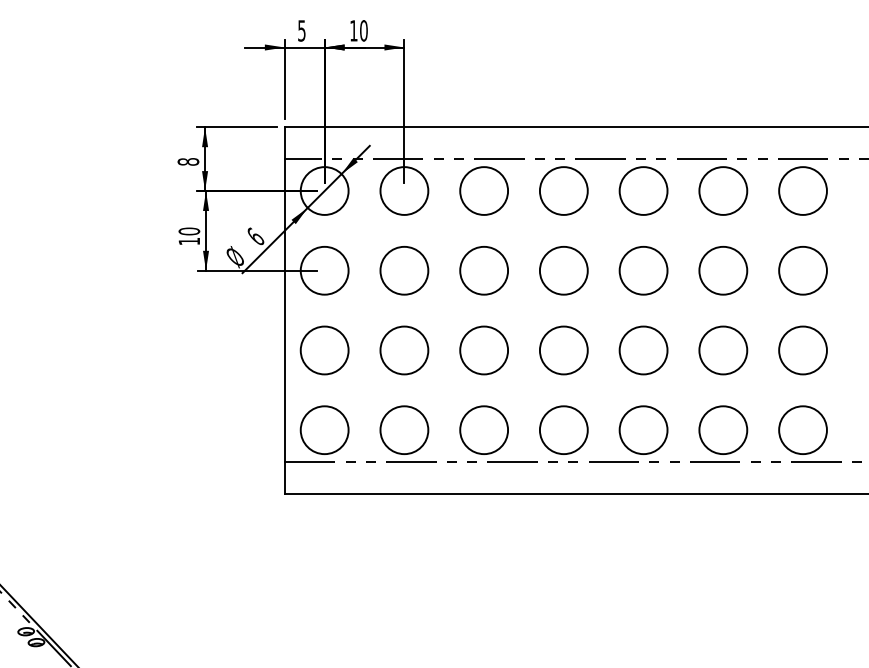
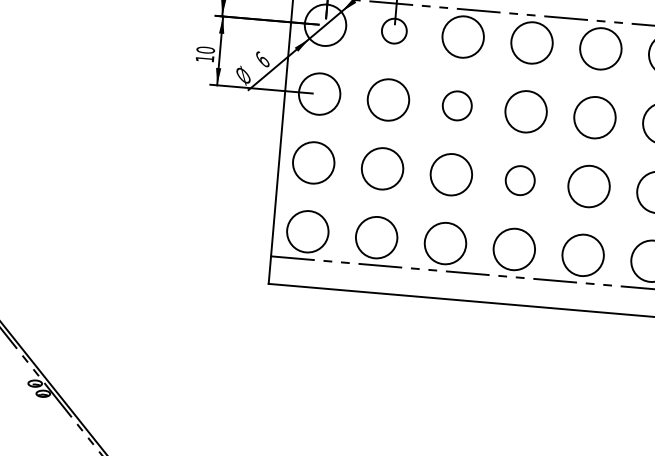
circle: (404, 190) -> (394, 30), size x0.6
circle: (484, 270) -> (457, 105), size x0.7
circle: (563, 350) -> (519, 180), size x0.7

